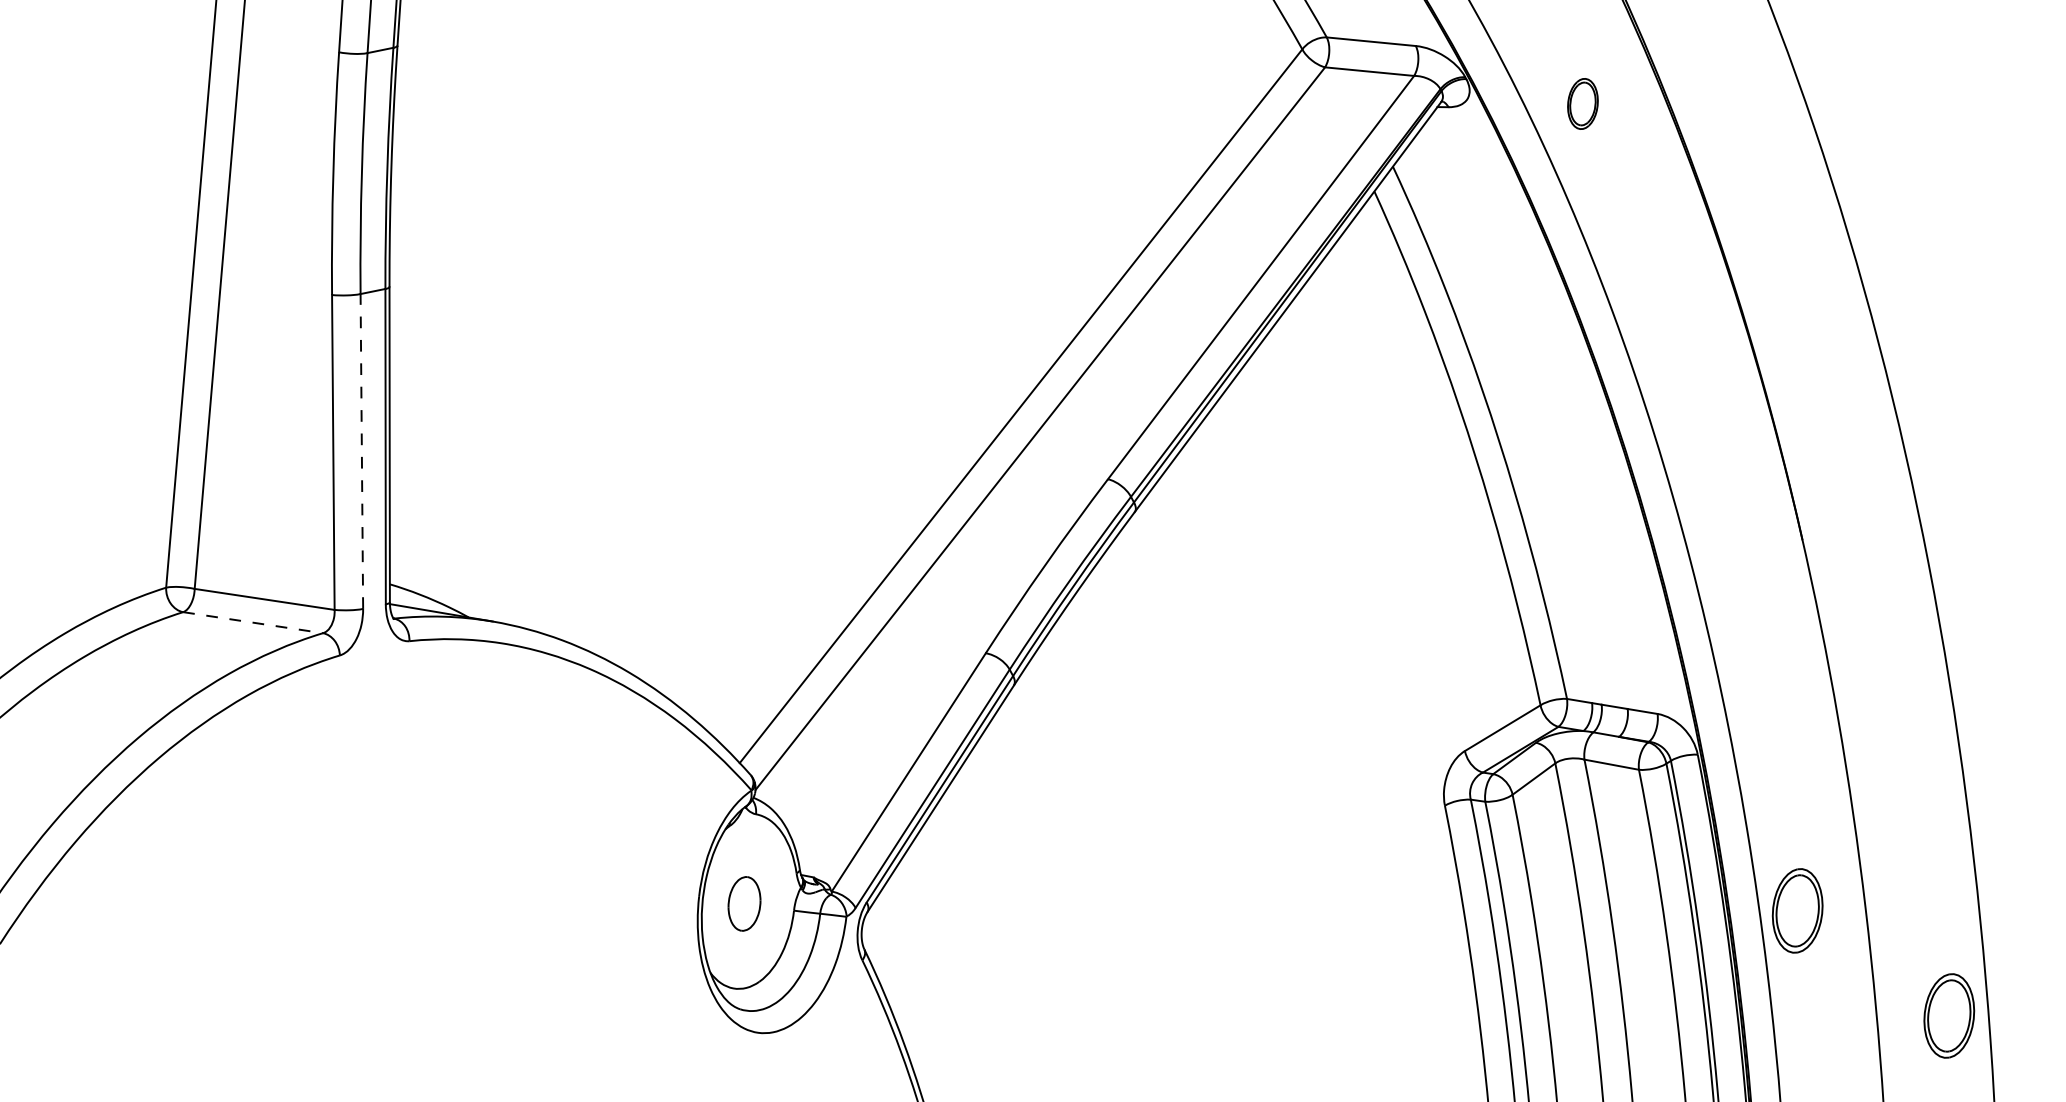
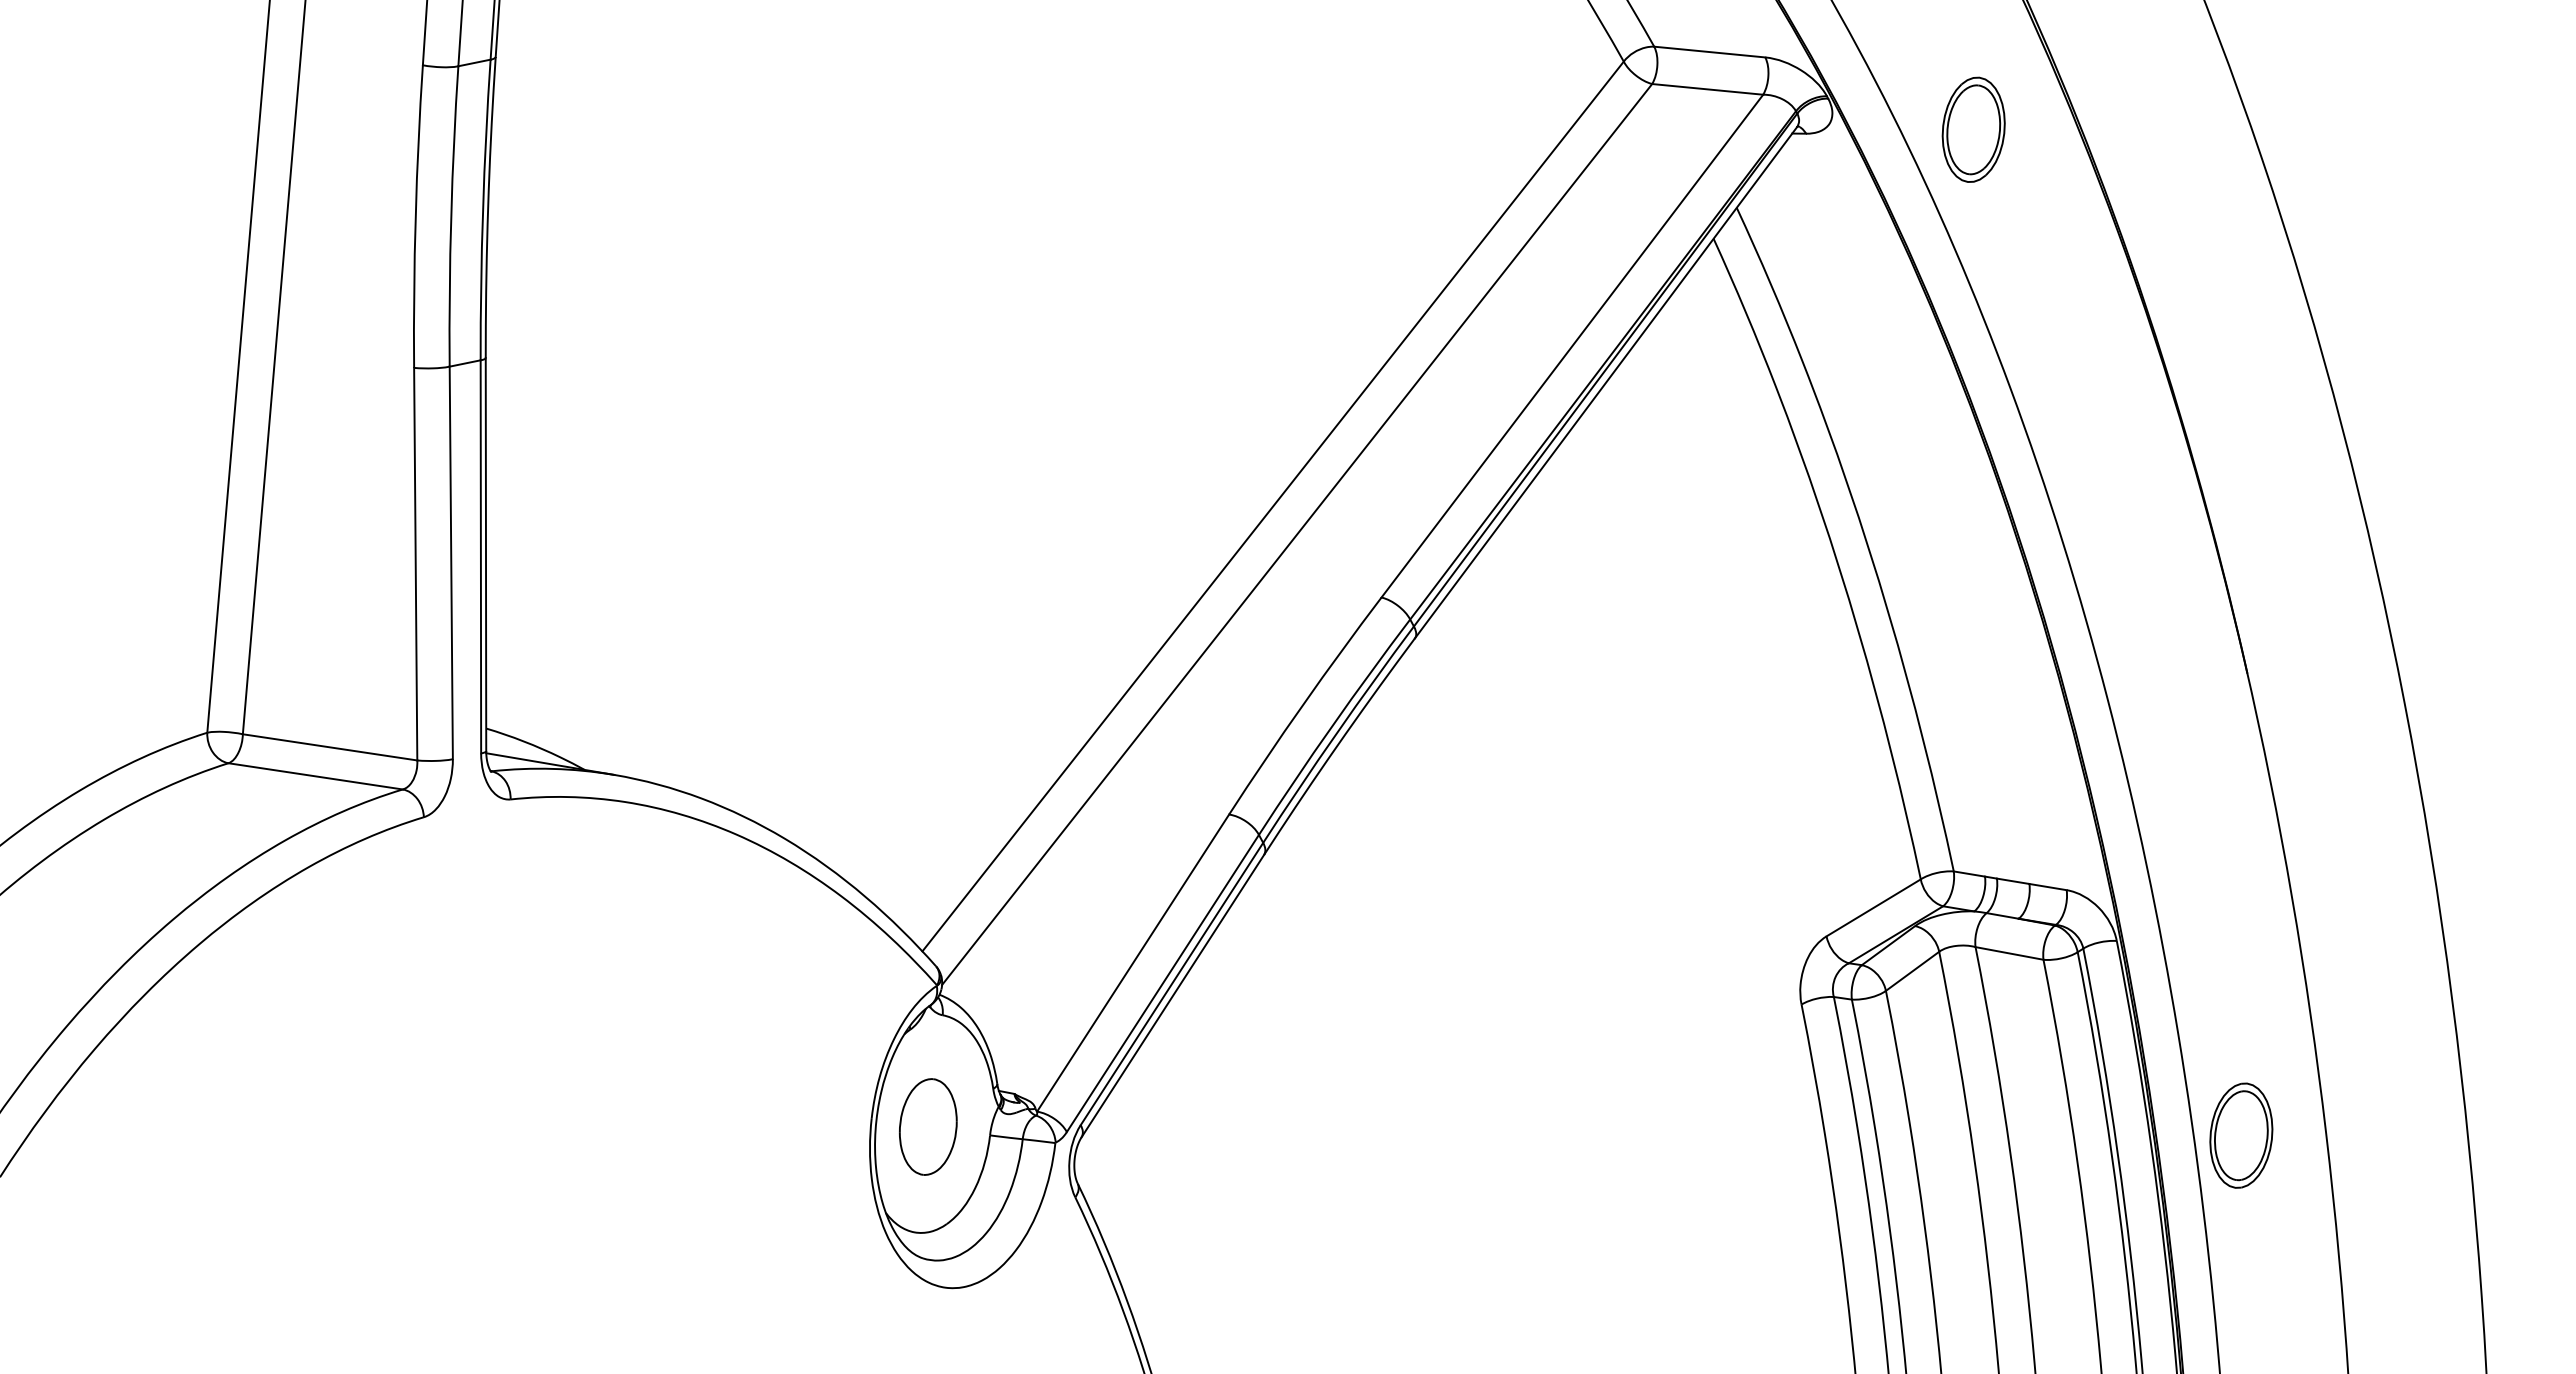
part: (1582, 103) -> (1973, 129), size x1.67
line: (362, 451) -> (451, 562), dashed -> solid
line: (253, 622) -> (316, 776), dashed -> solid
part: (744, 903) -> (928, 1126), size x1.43
part: (1949, 1015) -> (2430, 1266), removed

